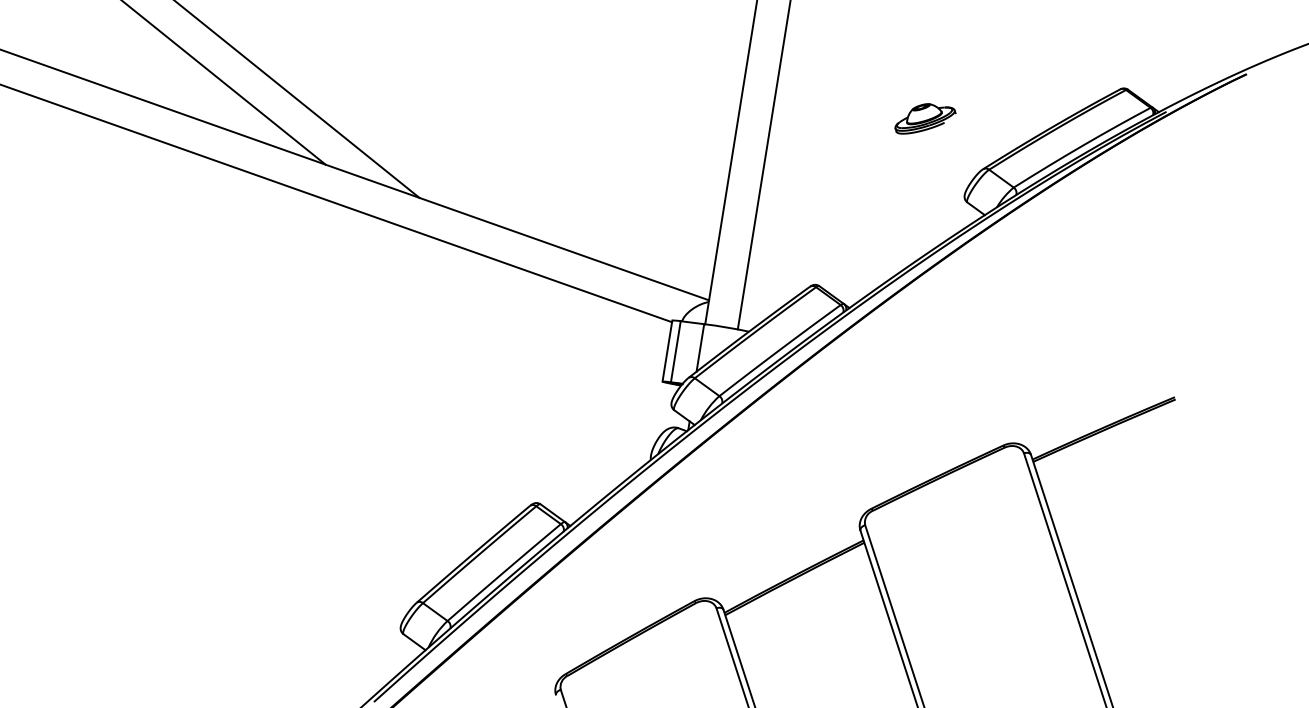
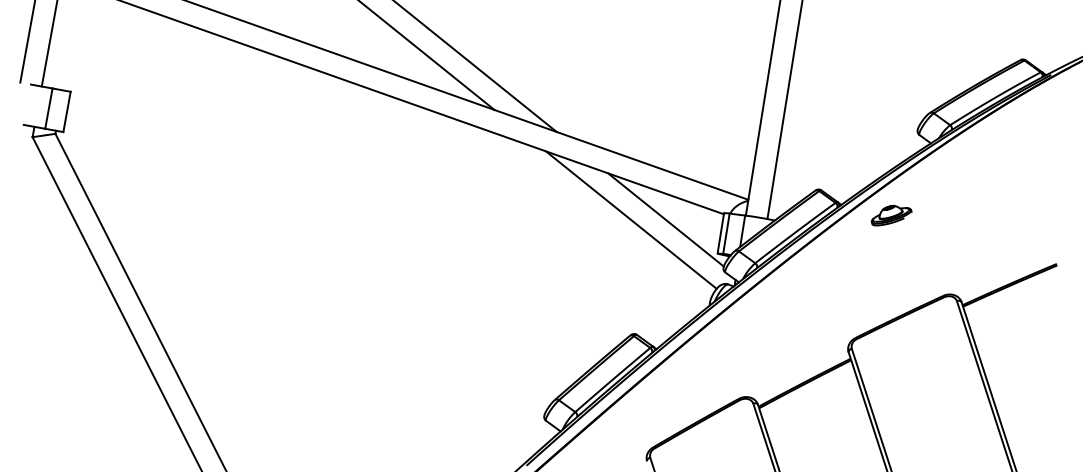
part: (925, 118) -> (891, 215), moved
line: (530, 330) -> (630, 219), added
line: (583, 330) -> (665, 219), added

